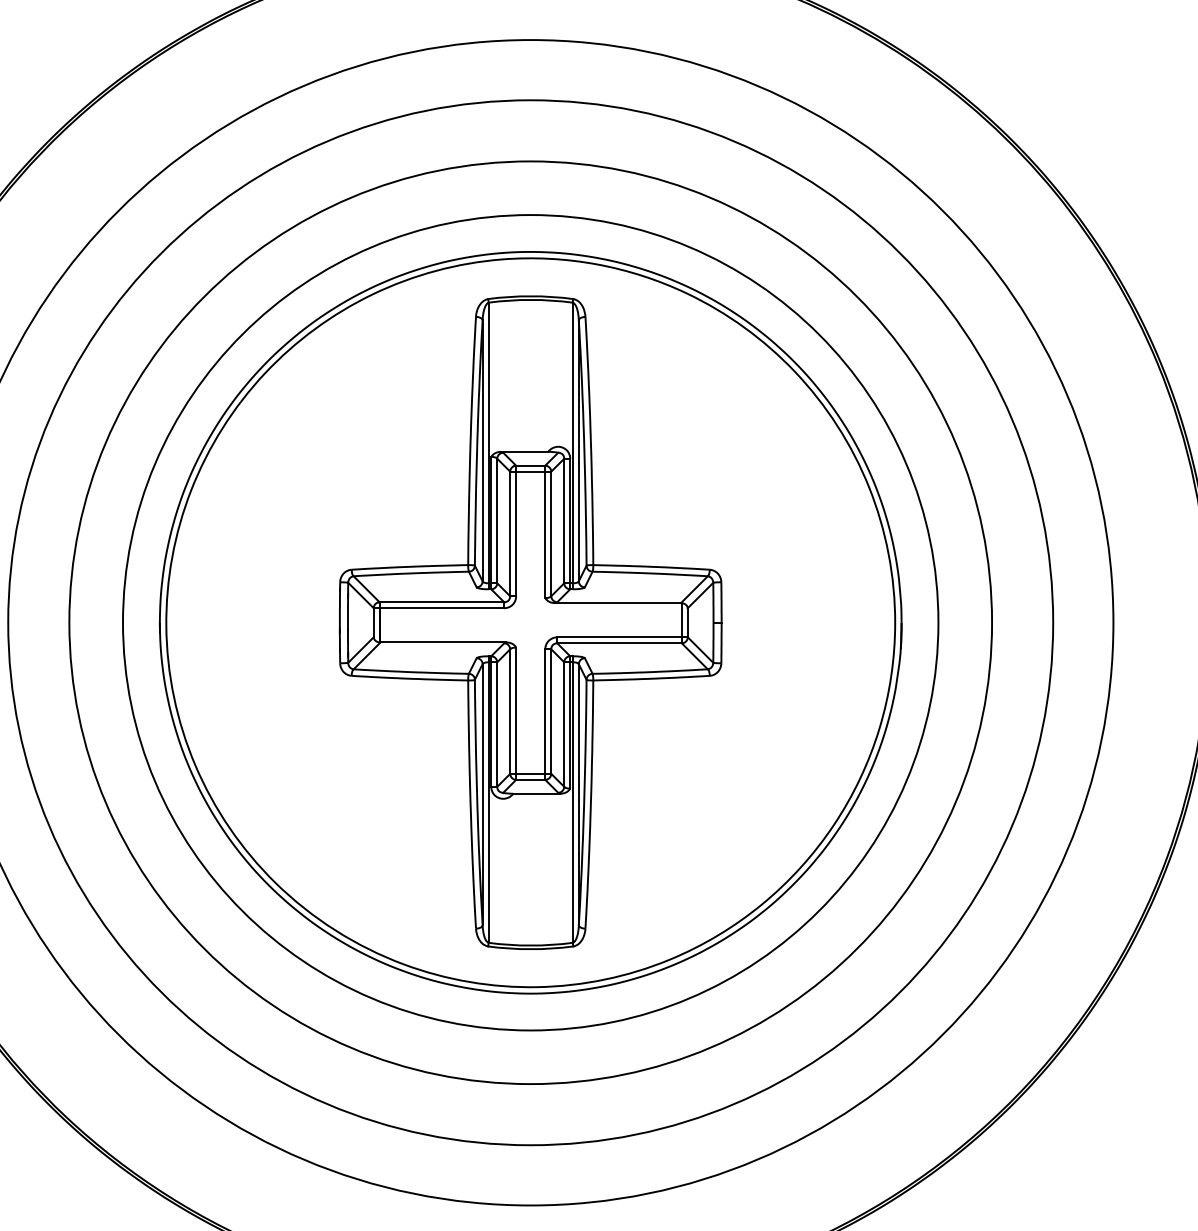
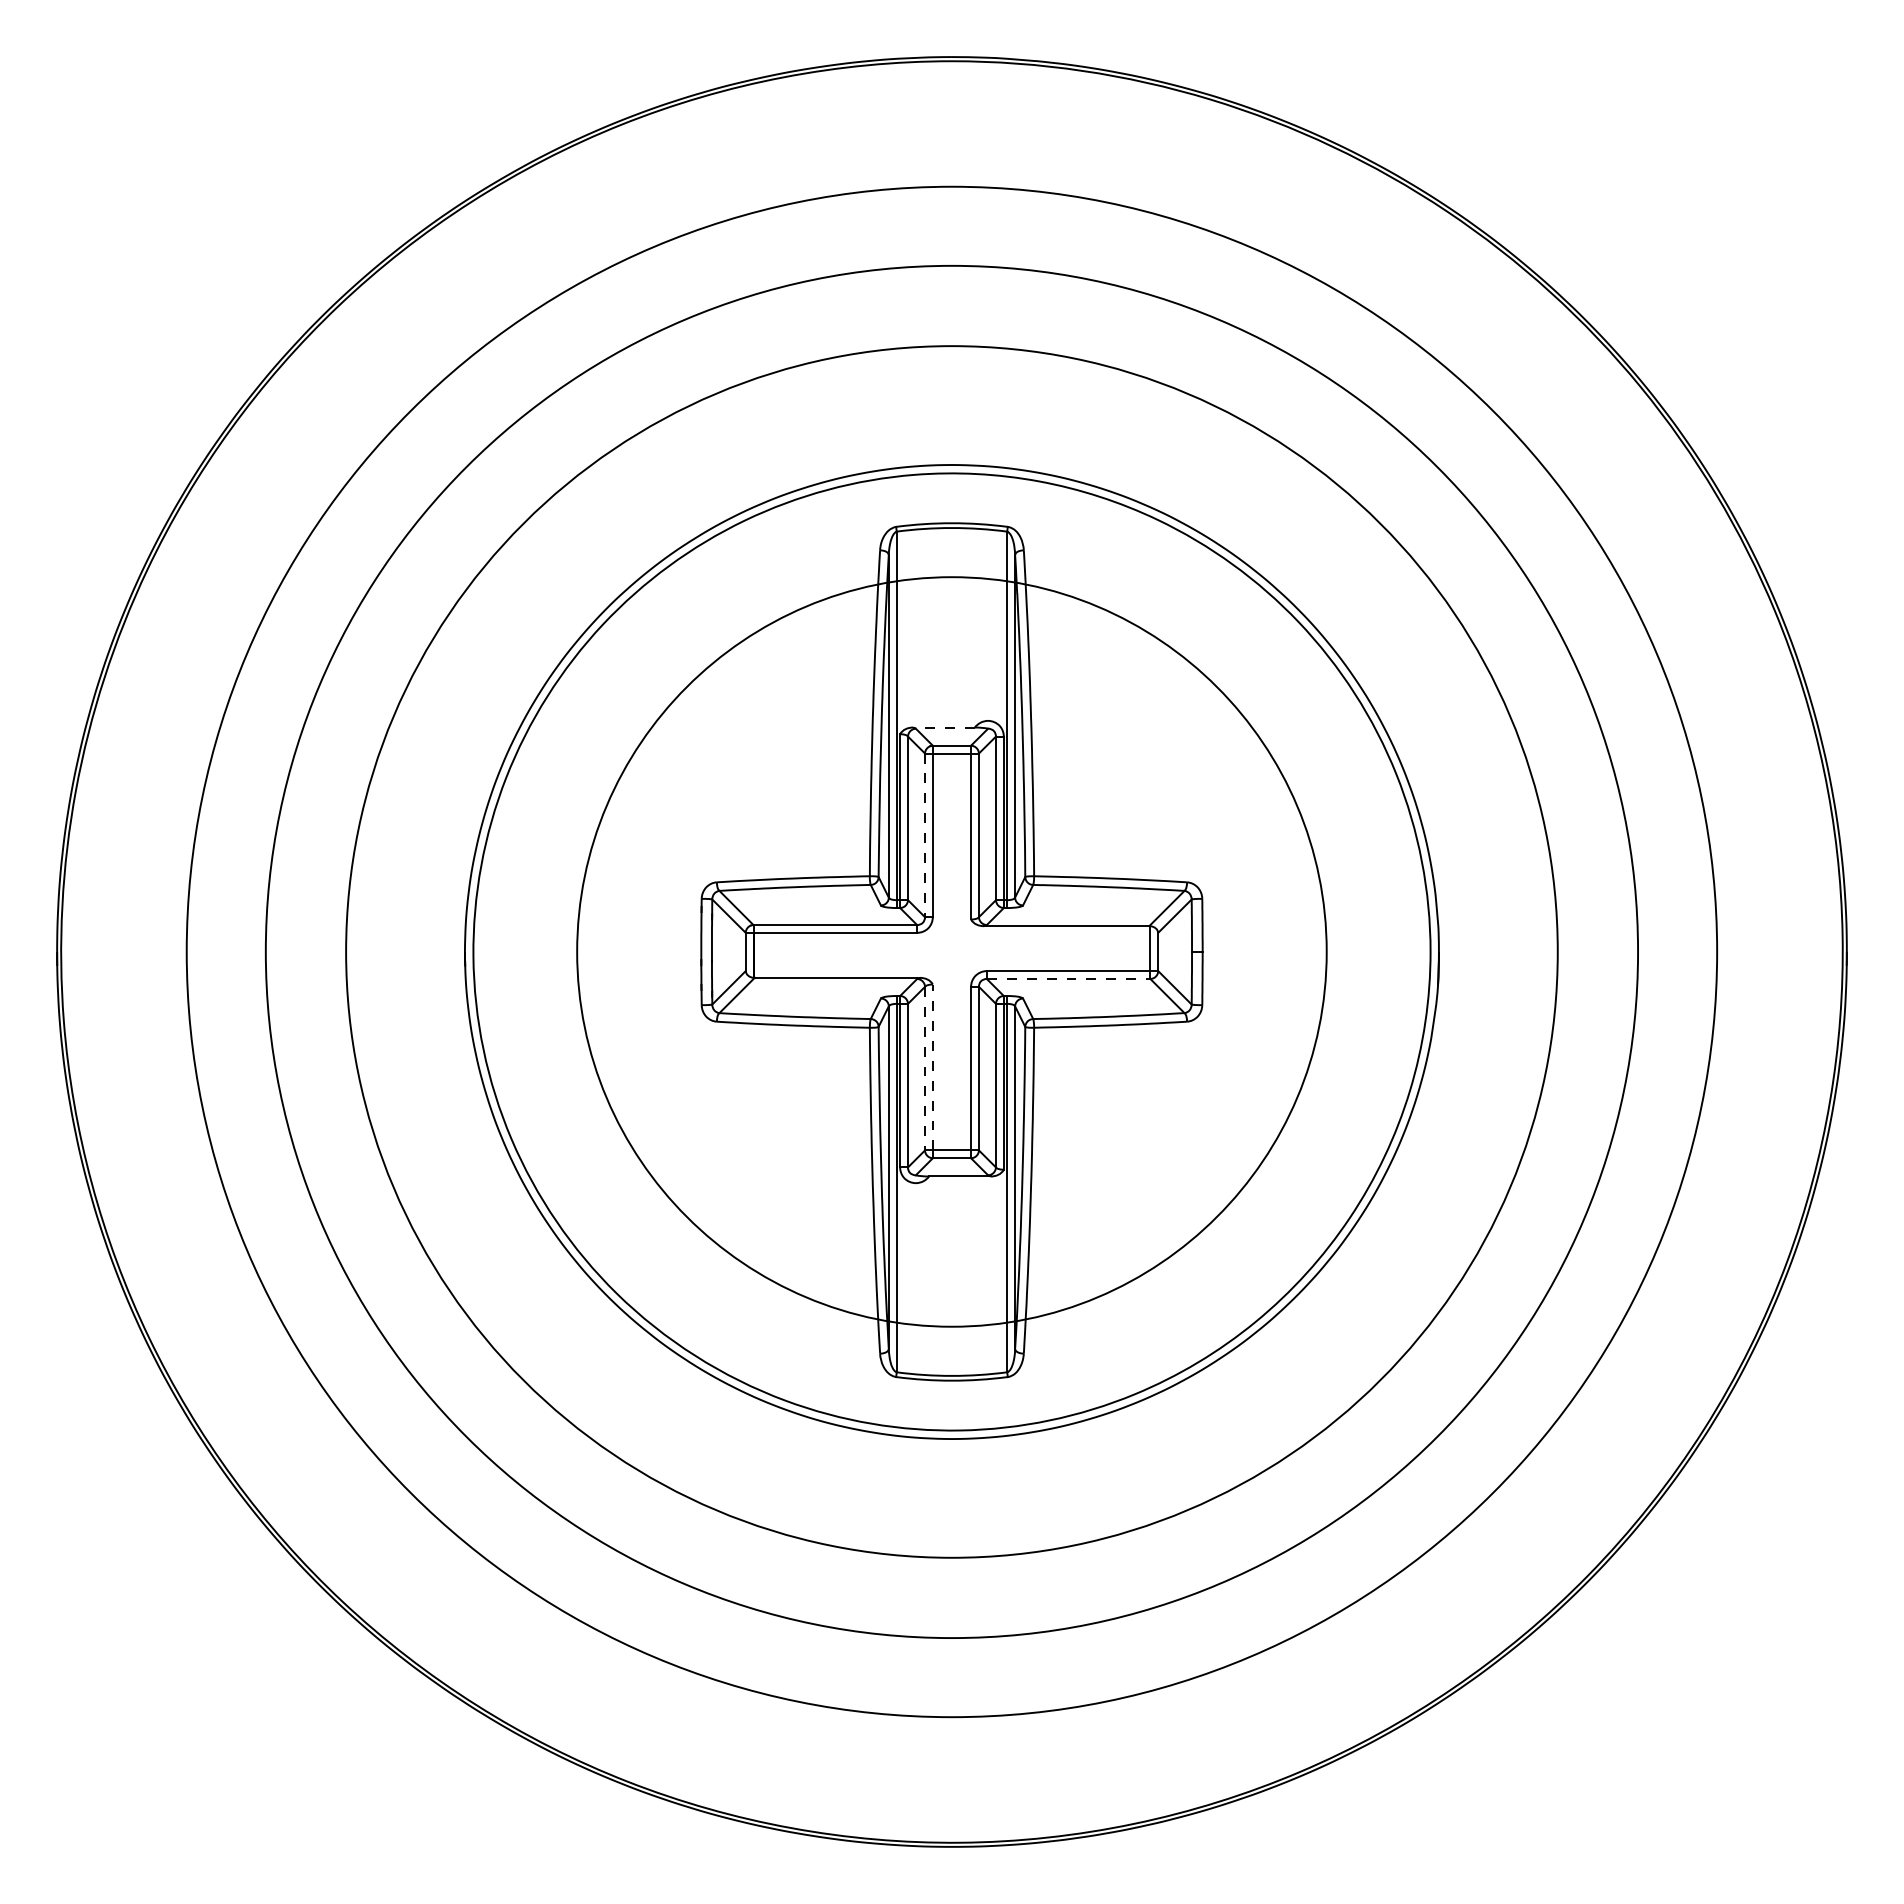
line: (524, 451) -> (943, 727), solid -> dashed
line: (510, 534) -> (925, 835), solid -> dashed
circle: (530, 622) -> (951, 951), size x0.7
line: (619, 642) -> (1068, 978), solid -> dashed
line: (515, 710) -> (932, 1067), solid -> dashed
line: (510, 711) -> (925, 1068), solid -> dashed

